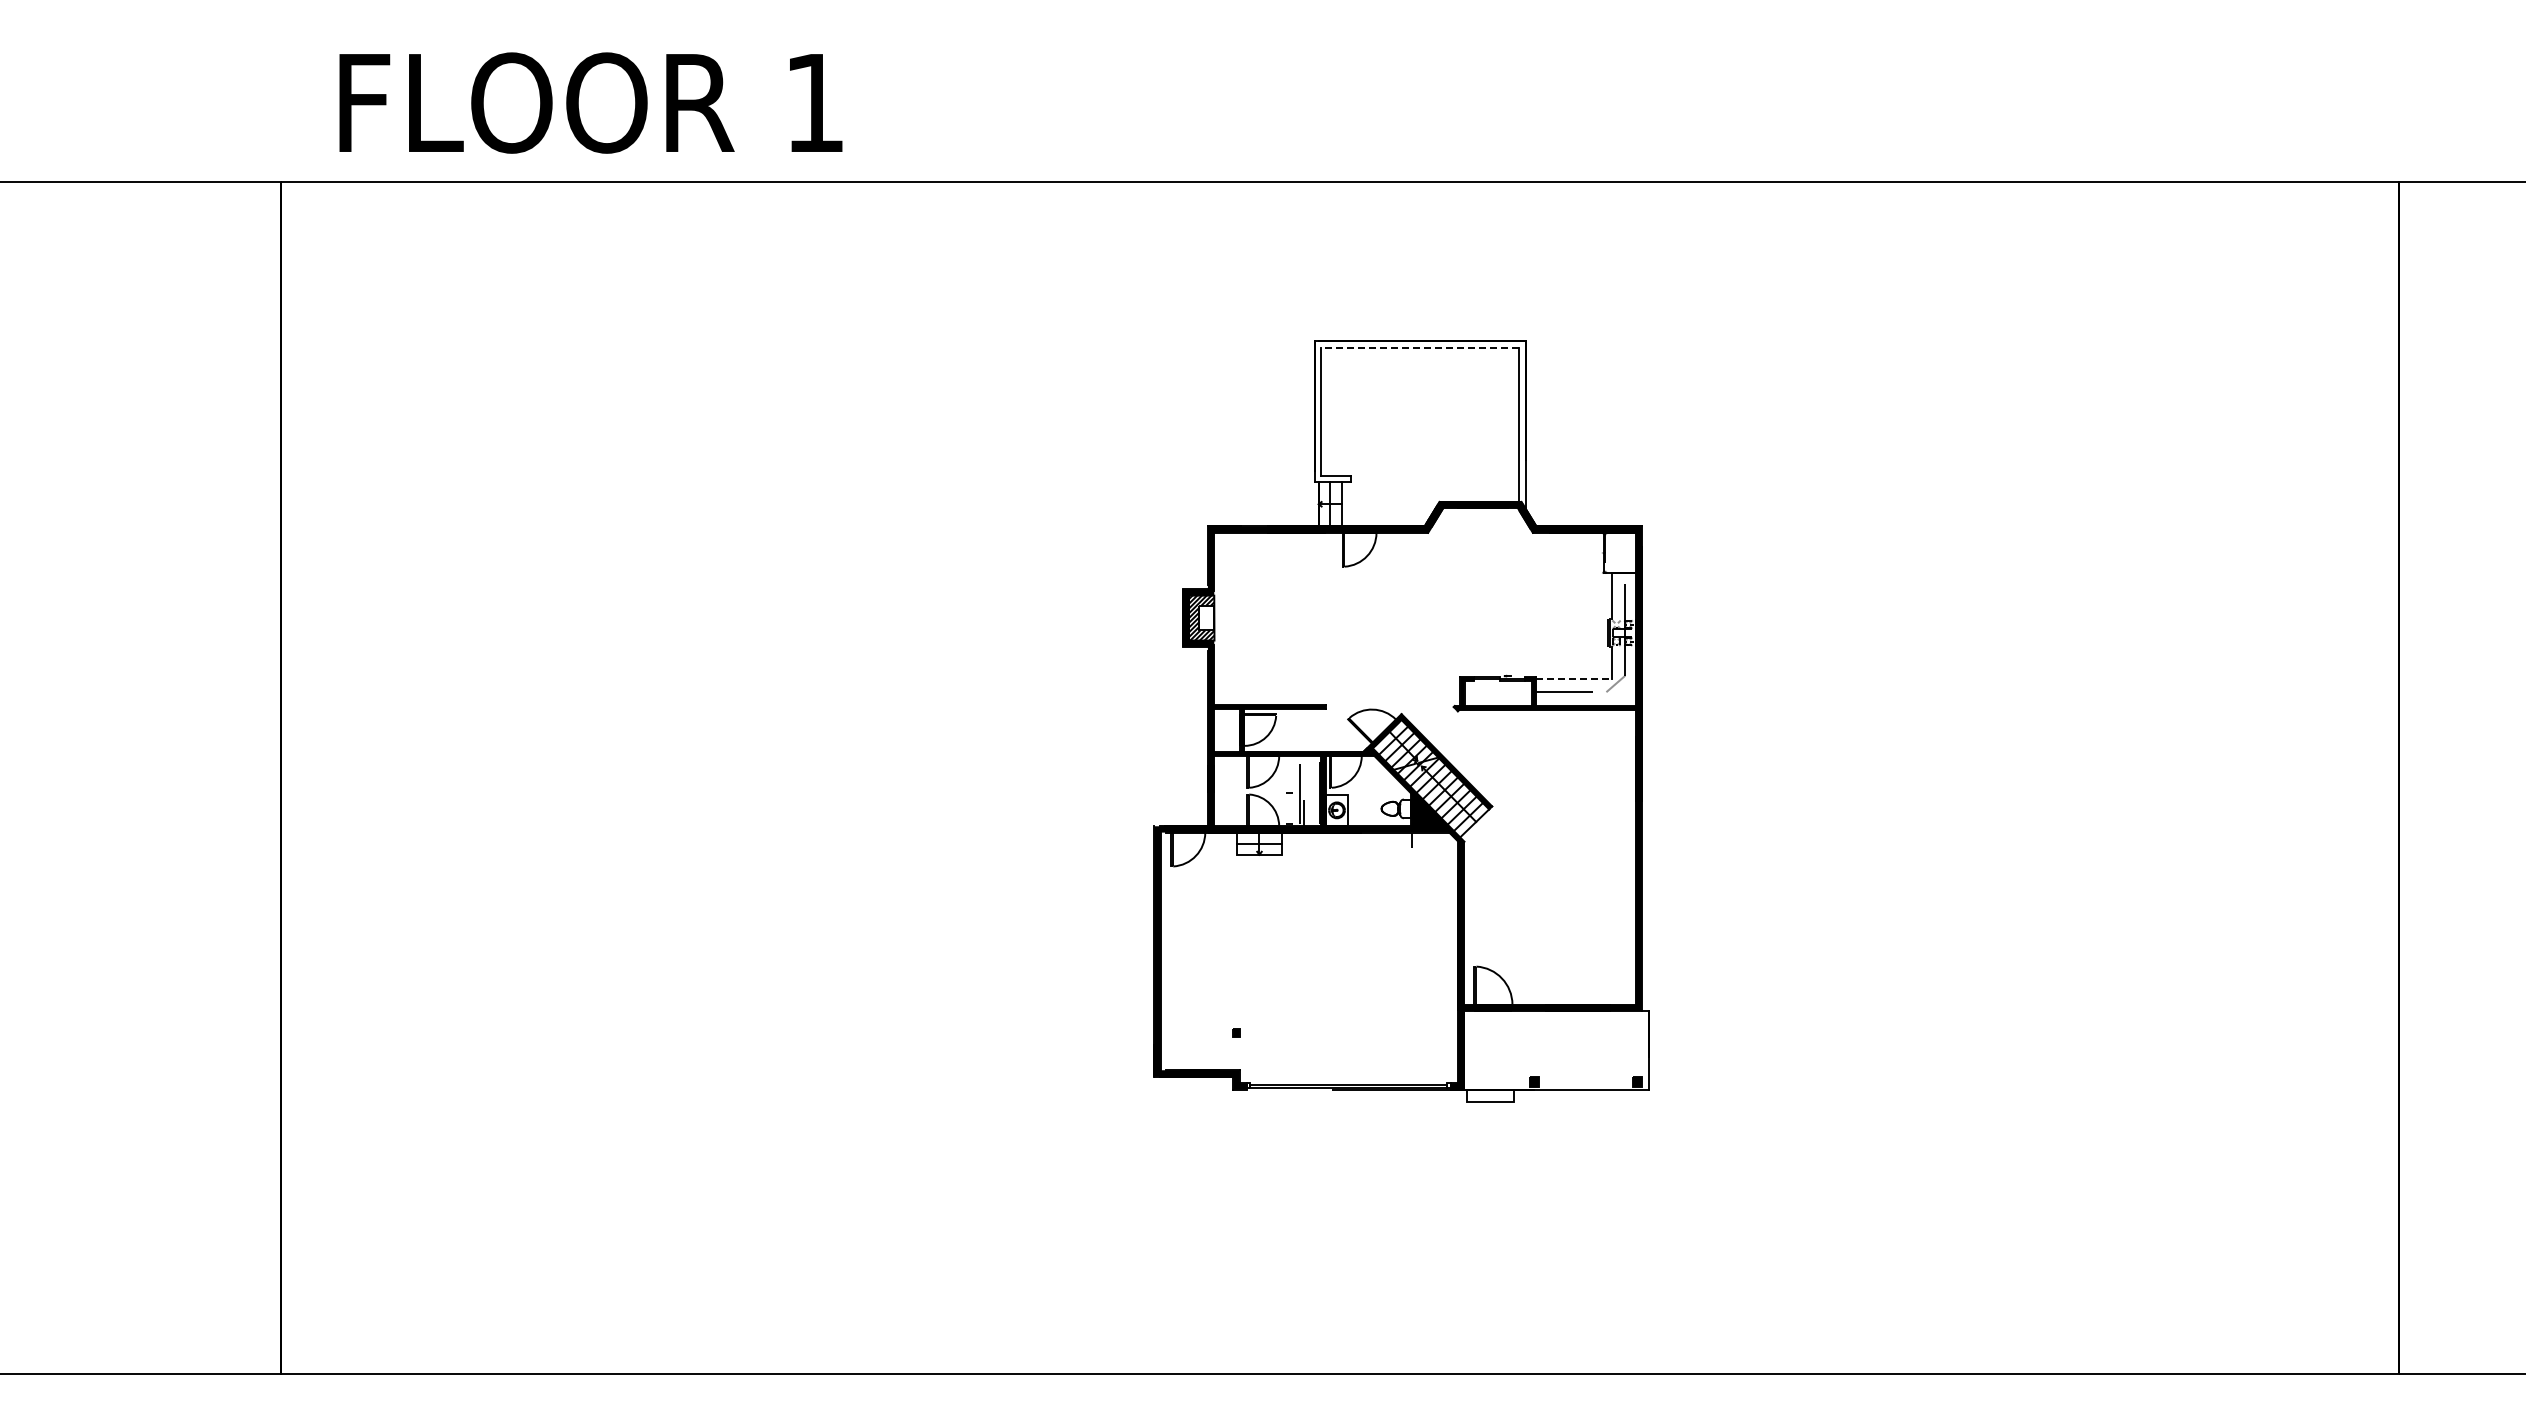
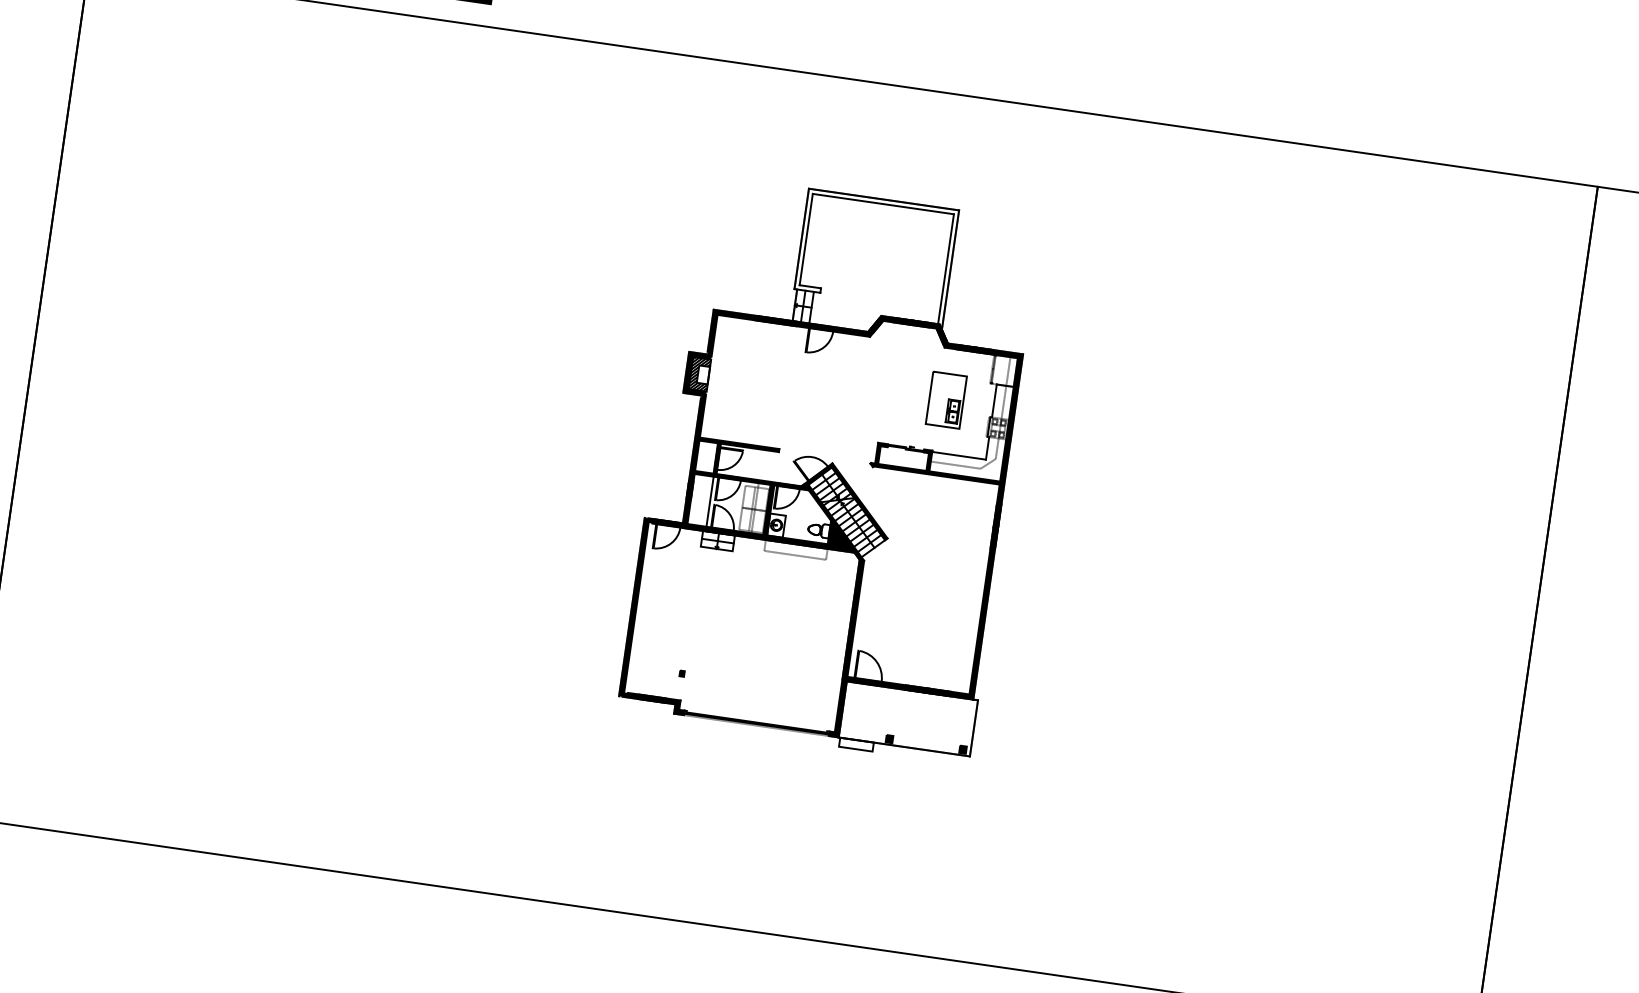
line: (1419, 347) -> (882, 203), dashed -> solid
part: (1545, 604) -> (946, 400), added
line: (1574, 678) -> (959, 455), dashed -> solid
line: (1240, 791) -> (709, 501), added

